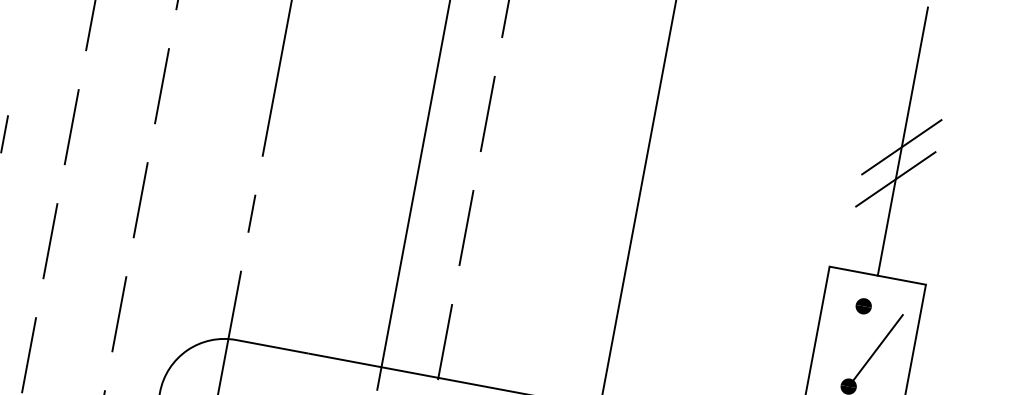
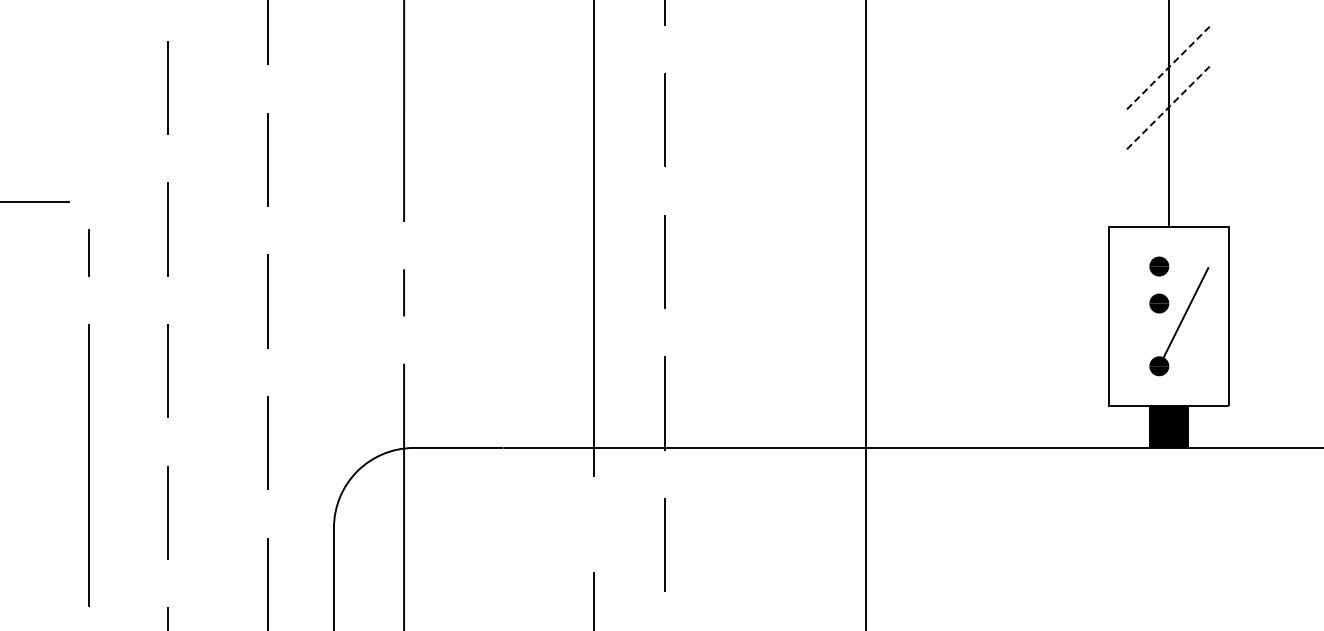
line: (901, 147) -> (1169, 67), solid -> dashed
line: (896, 179) -> (1169, 106), solid -> dashed
part: (858, 336) -> (1159, 303), added

